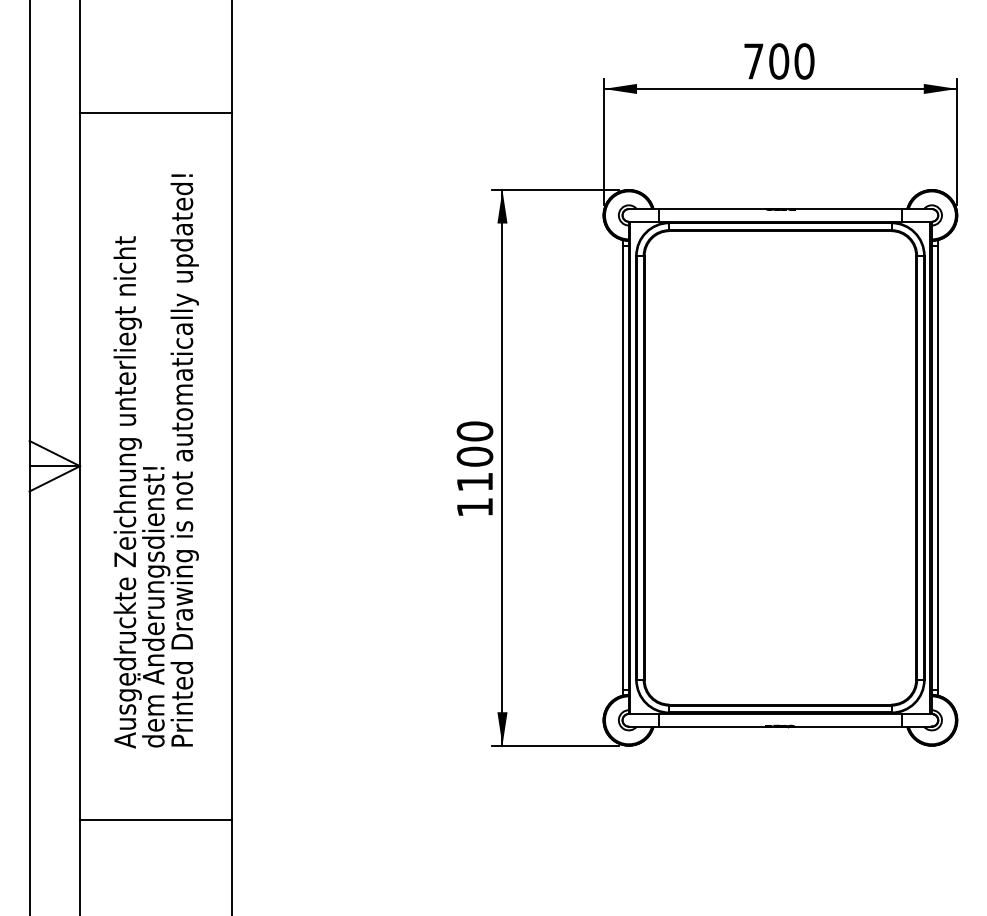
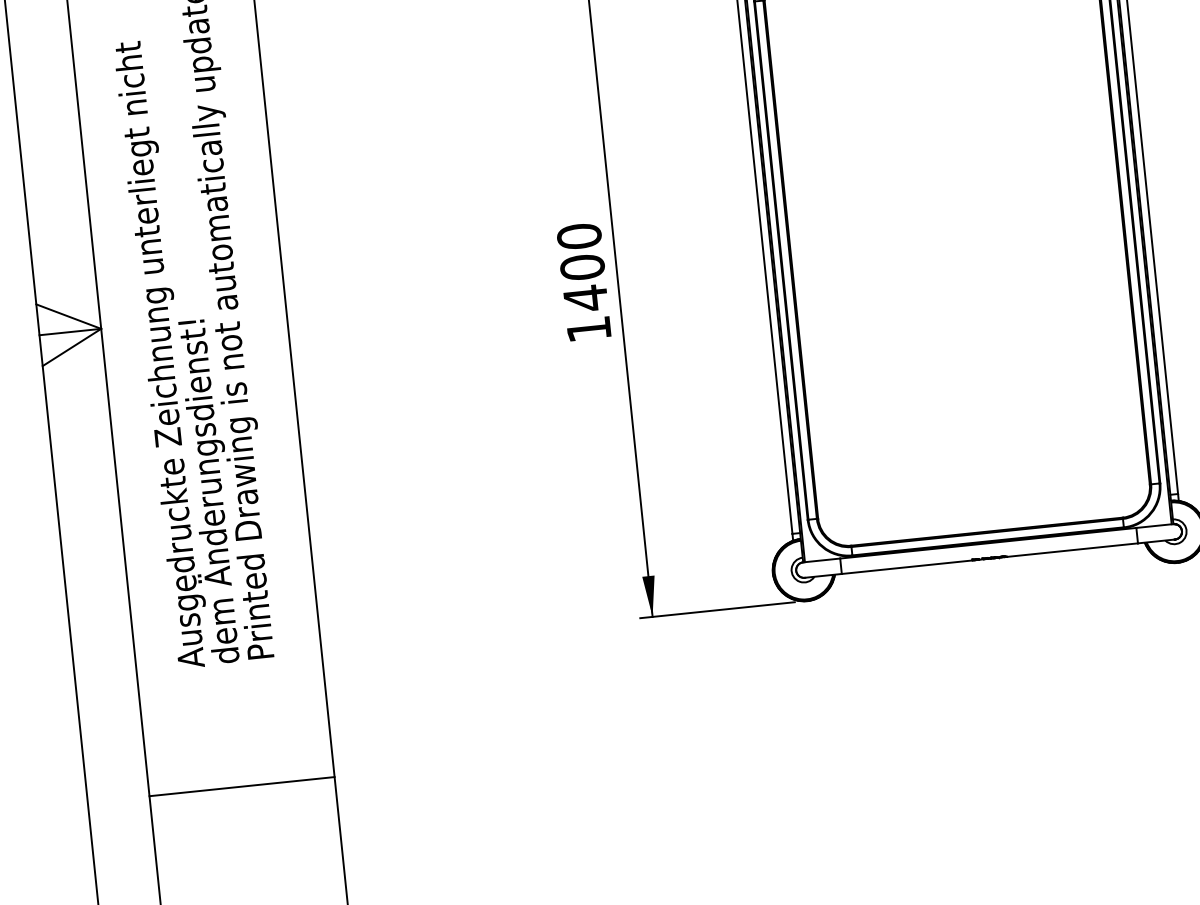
text: (474, 481) -> (585, 297), 1100 -> 1400
line: (155, 819) -> (241, 786), moved

